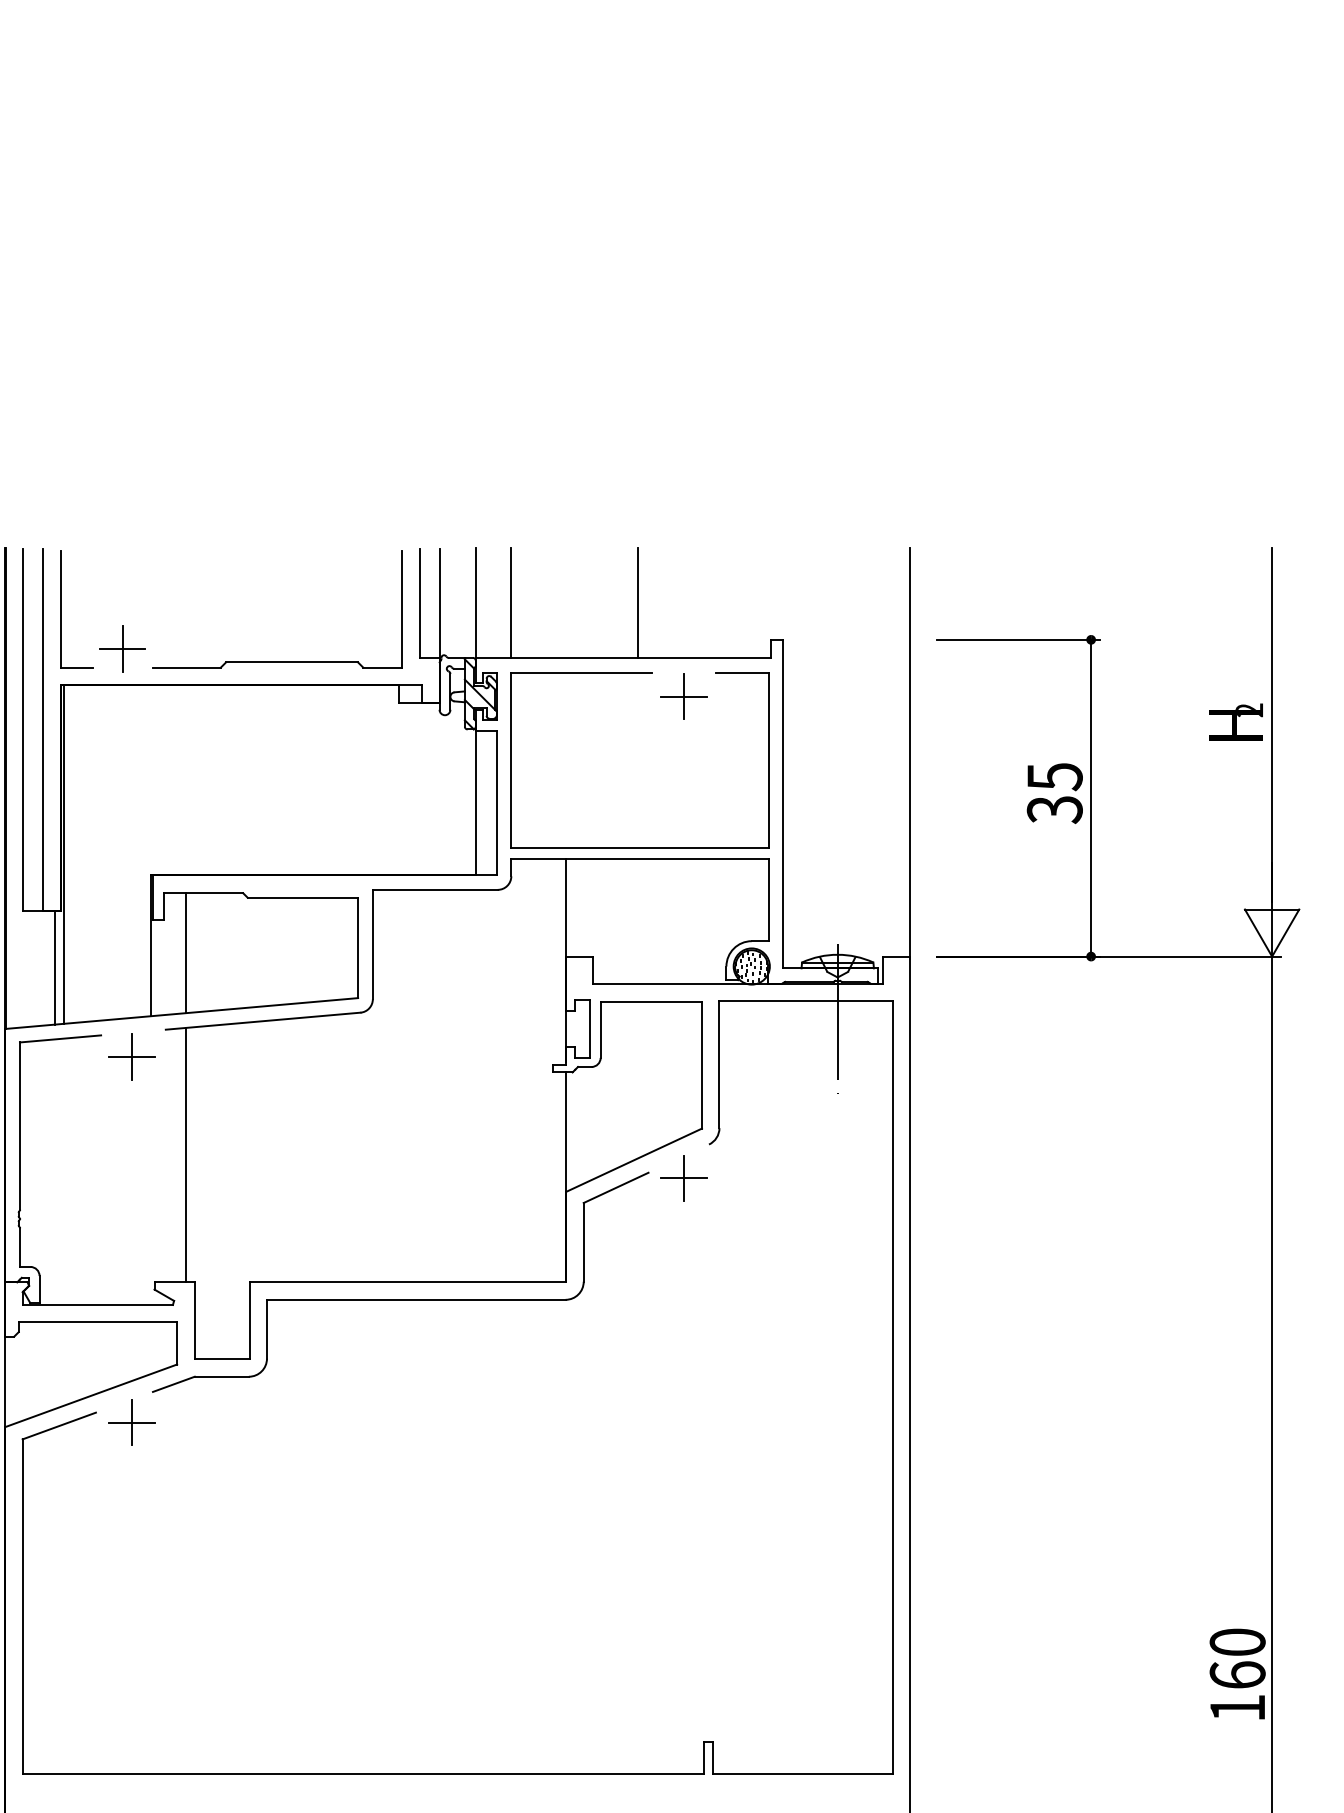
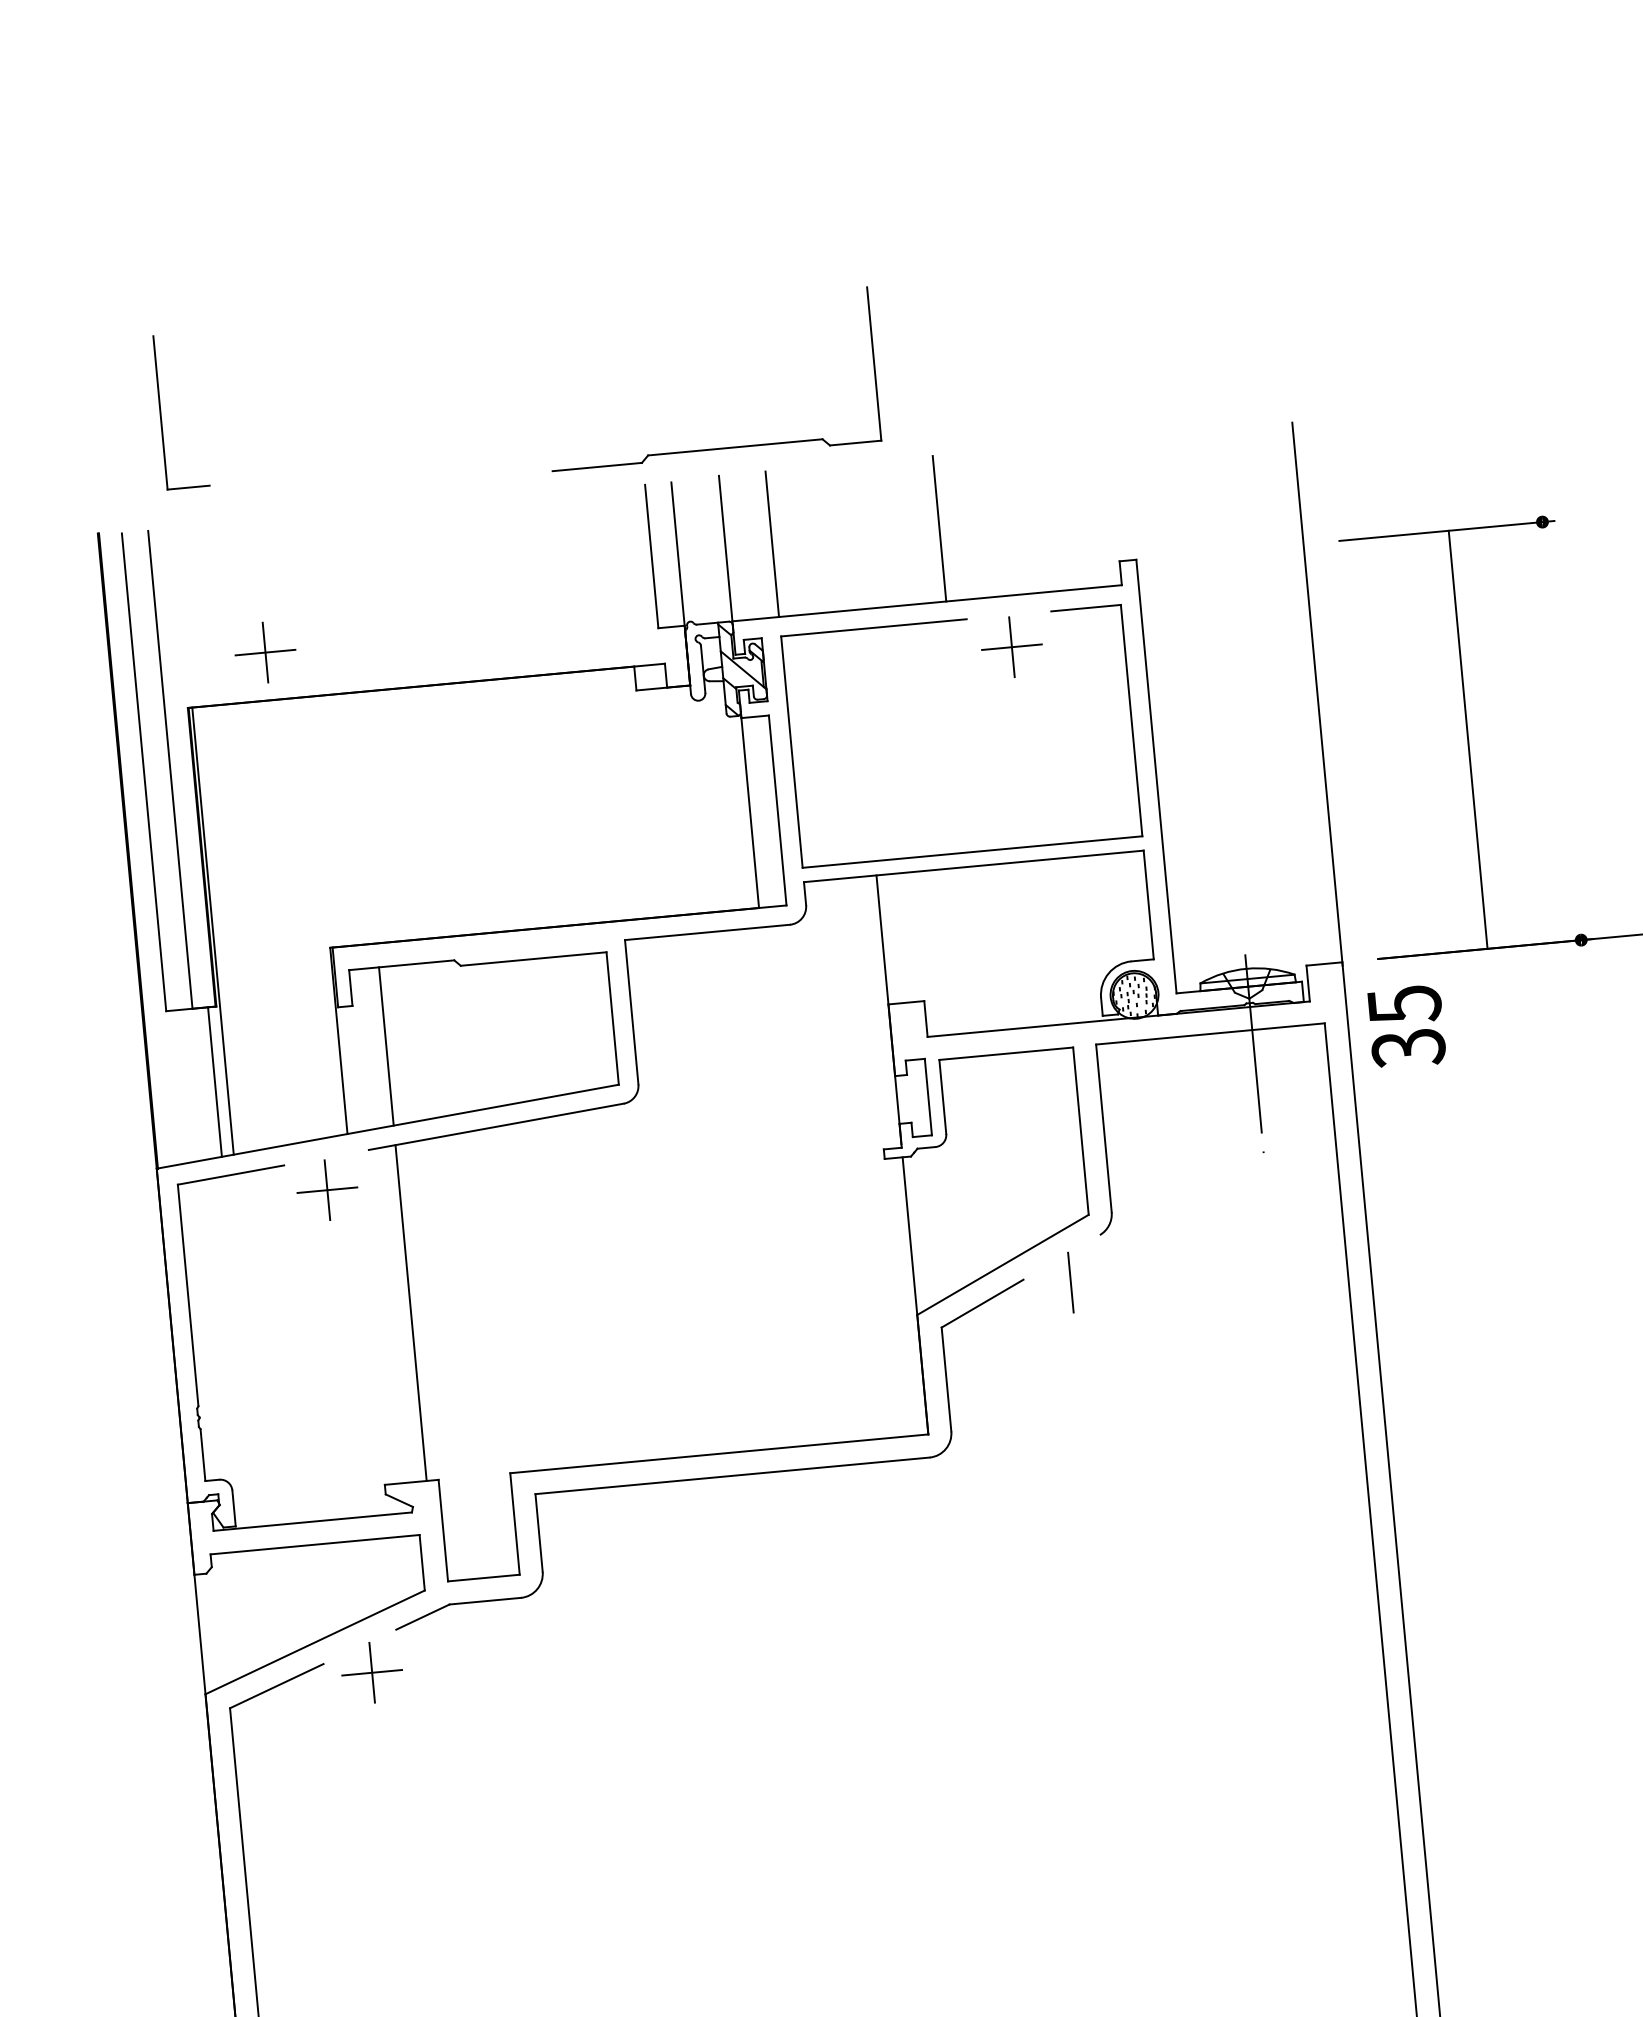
part: (61, 609) -> (161, 412), moved
part: (277, 661) -> (716, 447), moved
text: (1054, 793) -> (1406, 1026), moved
line: (1091, 797) -> (1468, 738), moved
line: (683, 1178) -> (1070, 1282), removed

